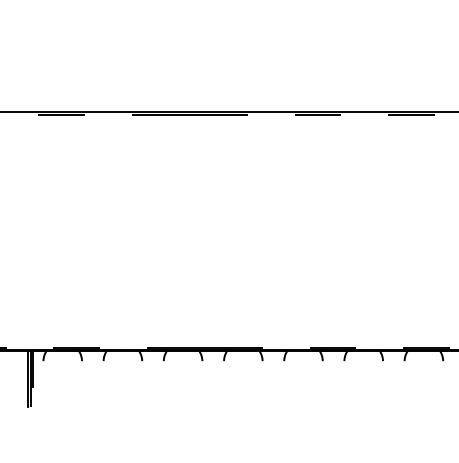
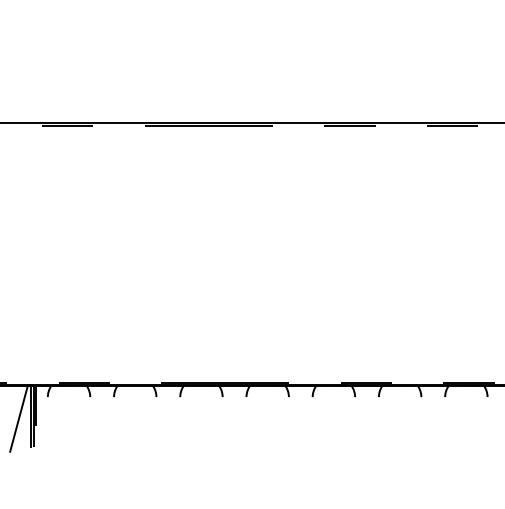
line: (16, 380) -> (18, 418), added

